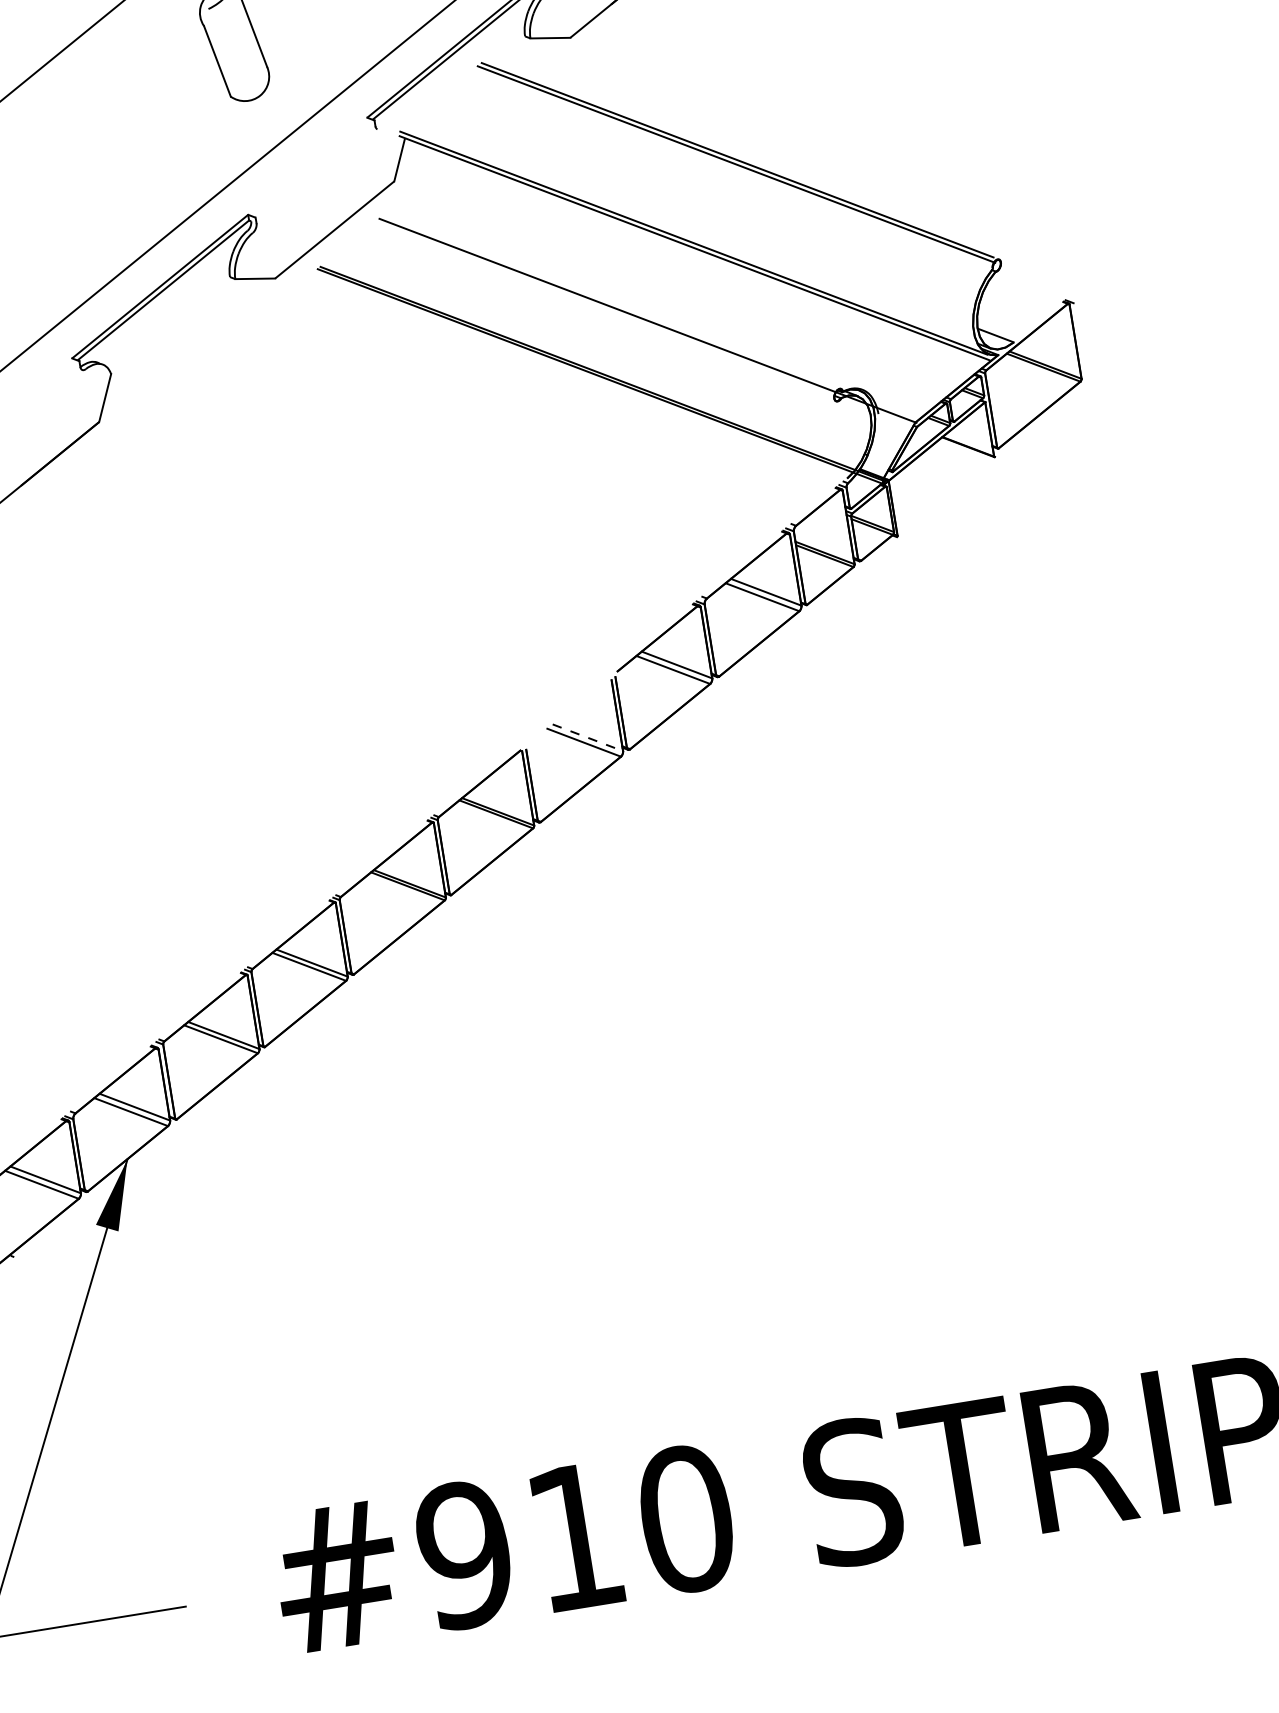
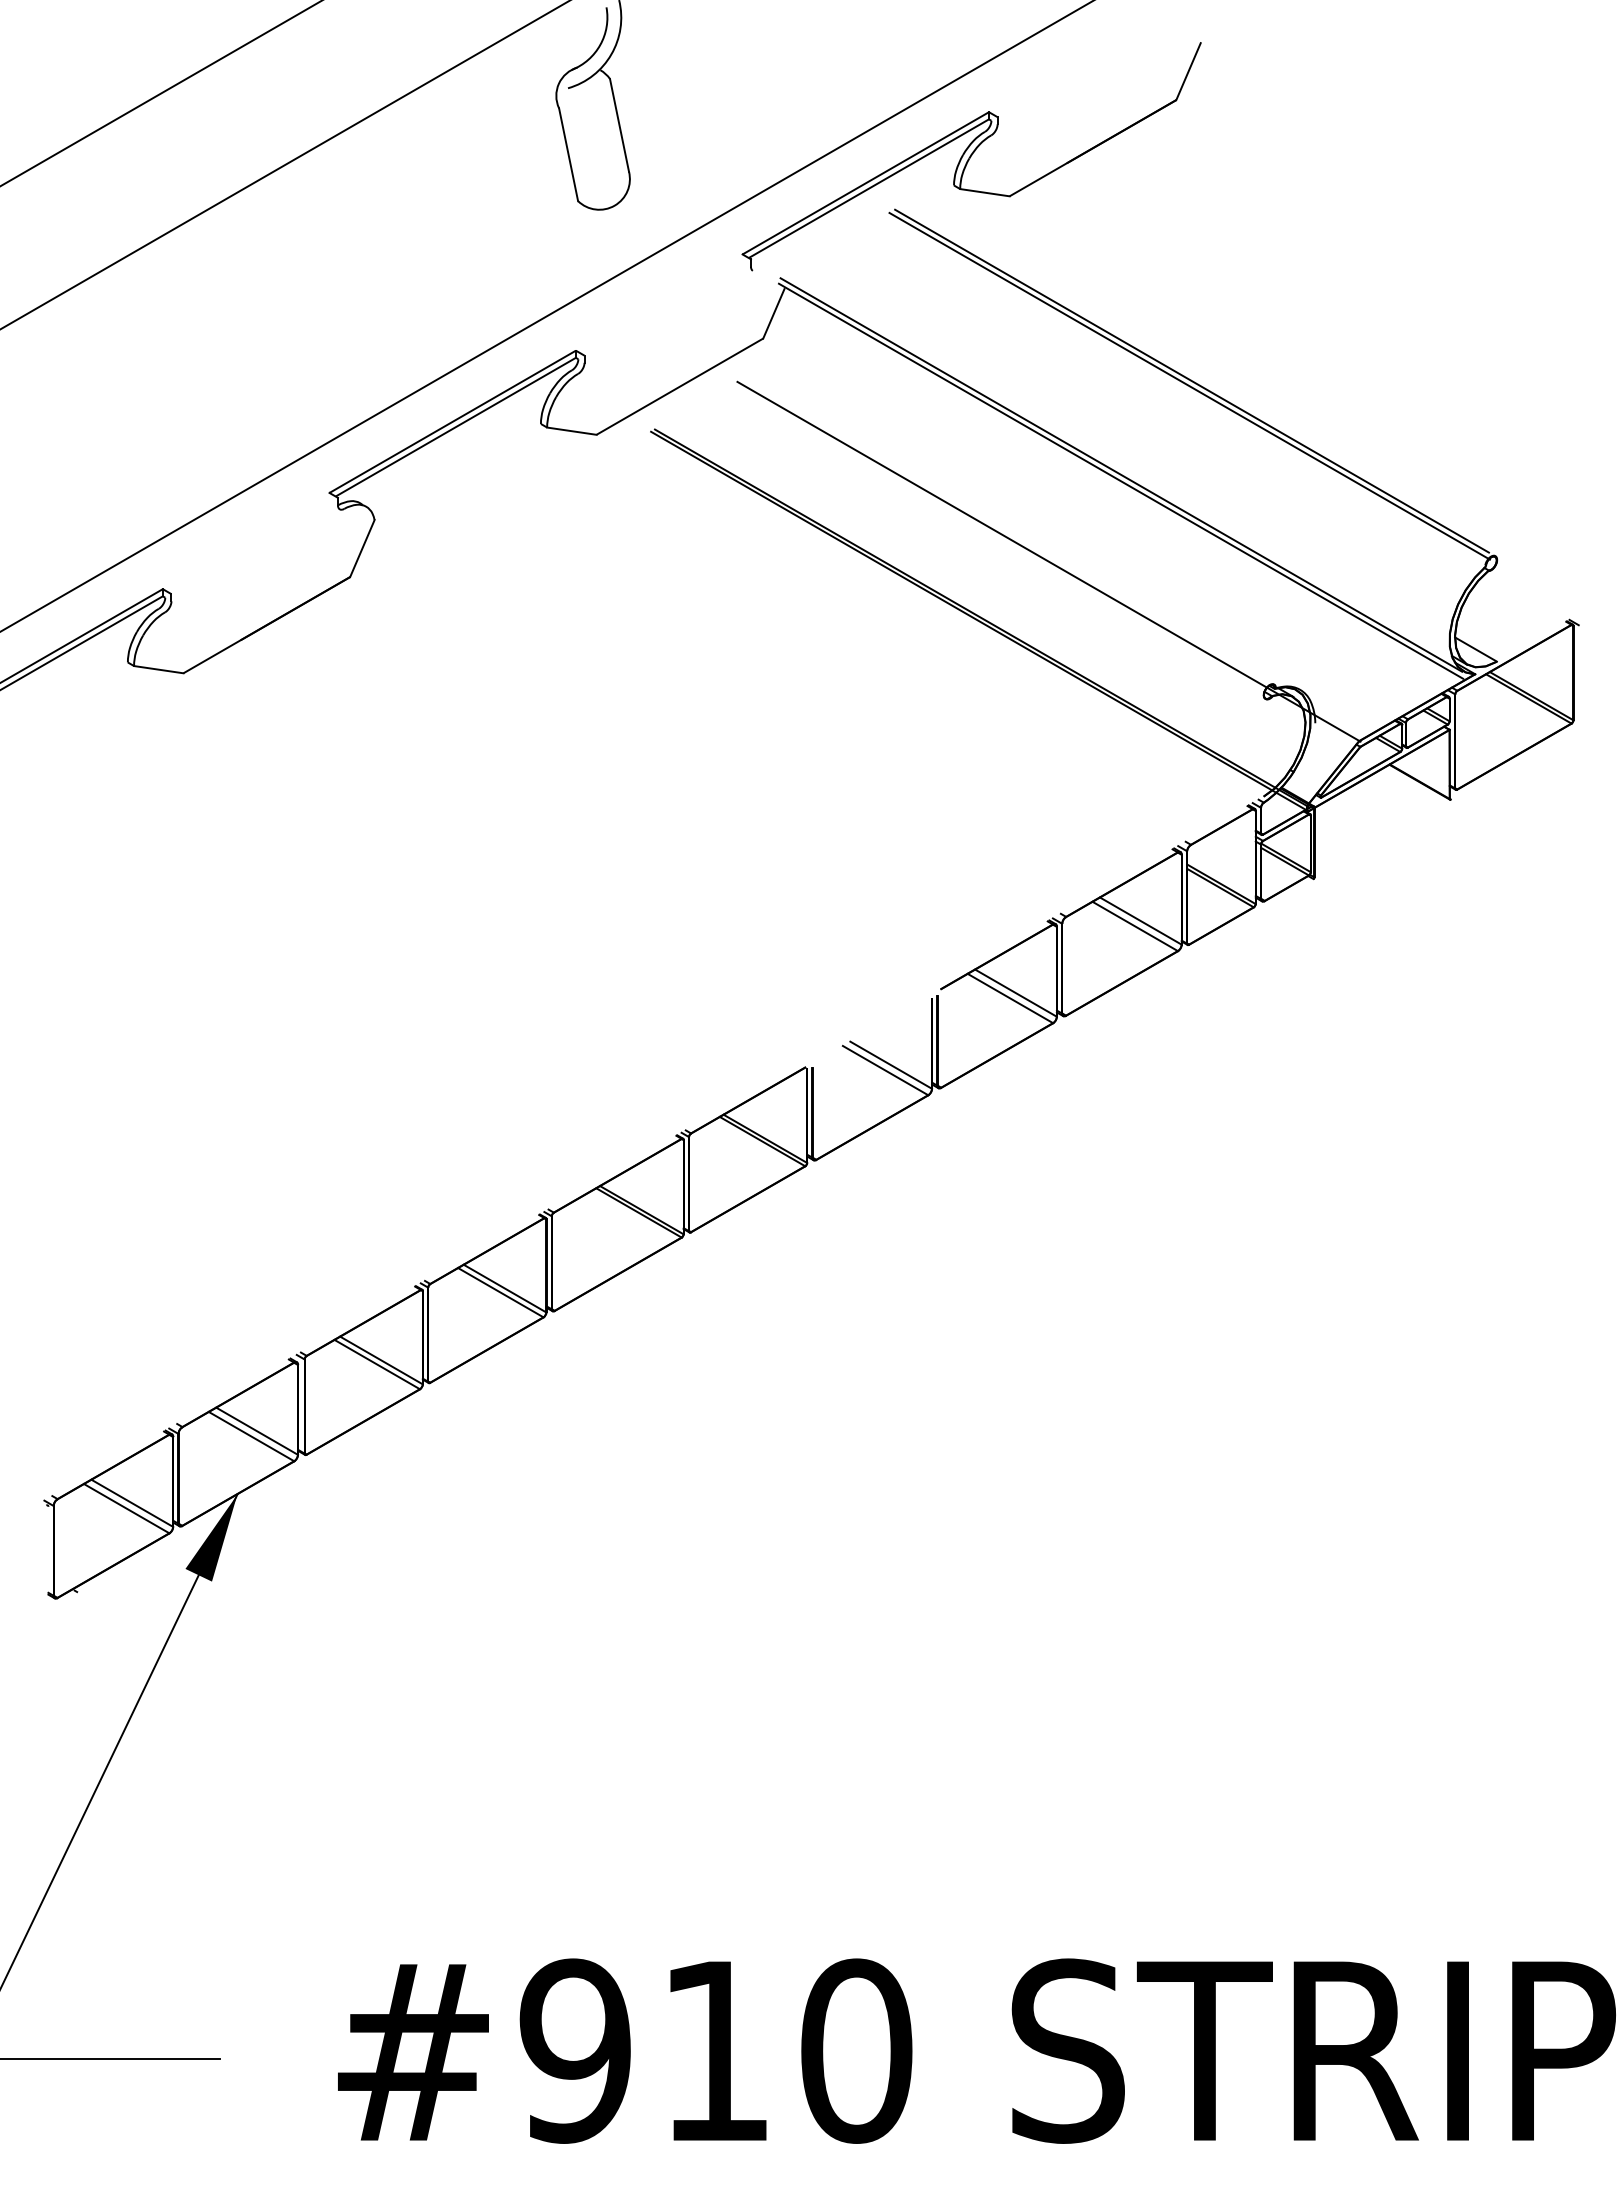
line: (588, 737) -> (891, 1065), dashed -> solid

